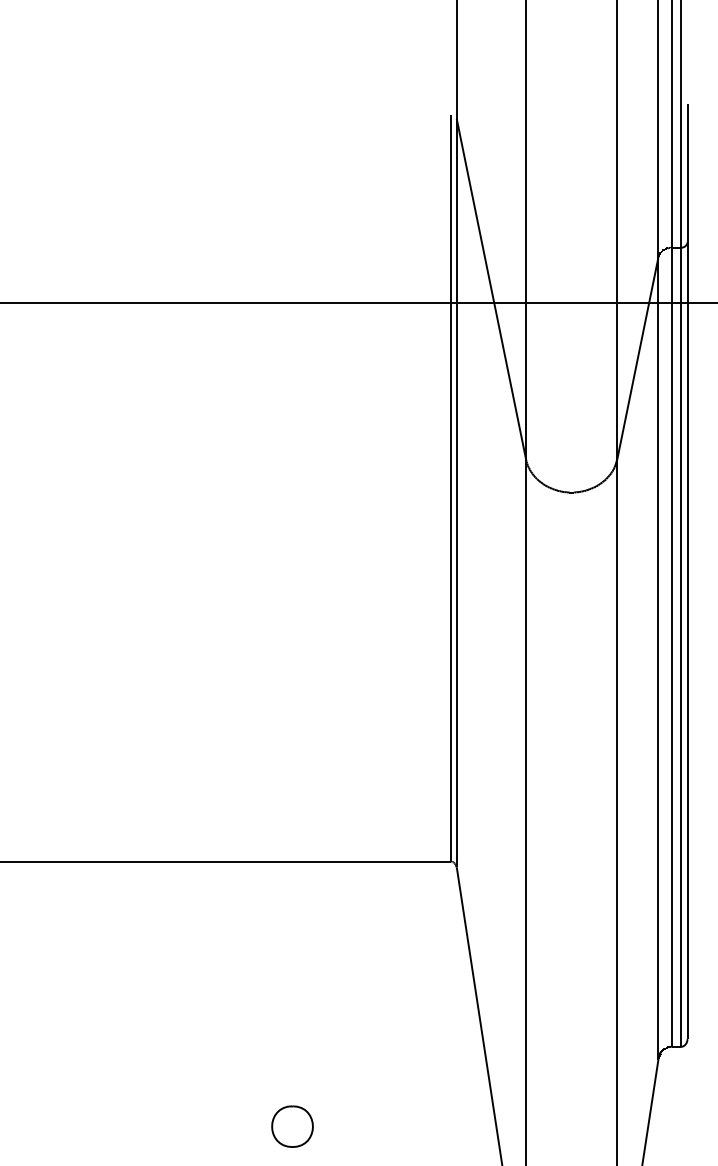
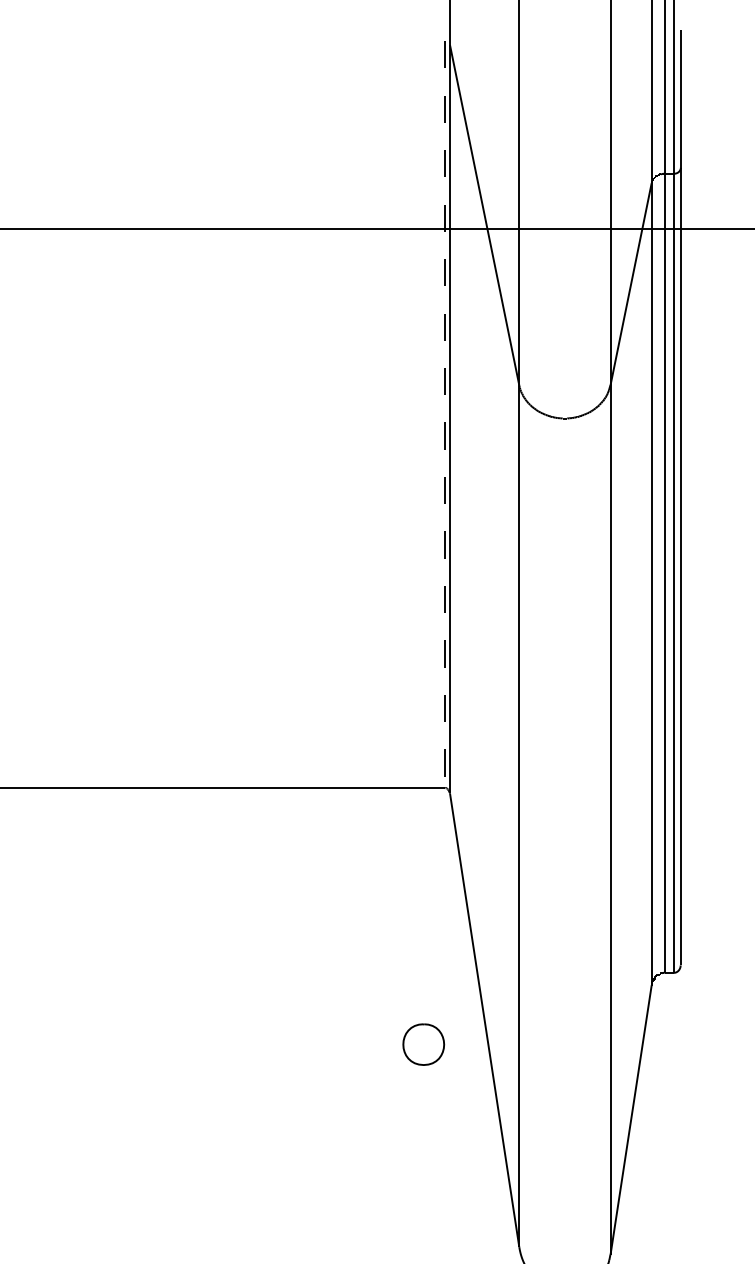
line: (451, 489) -> (444, 415), solid -> dashed
part: (292, 1126) -> (423, 1044), moved

